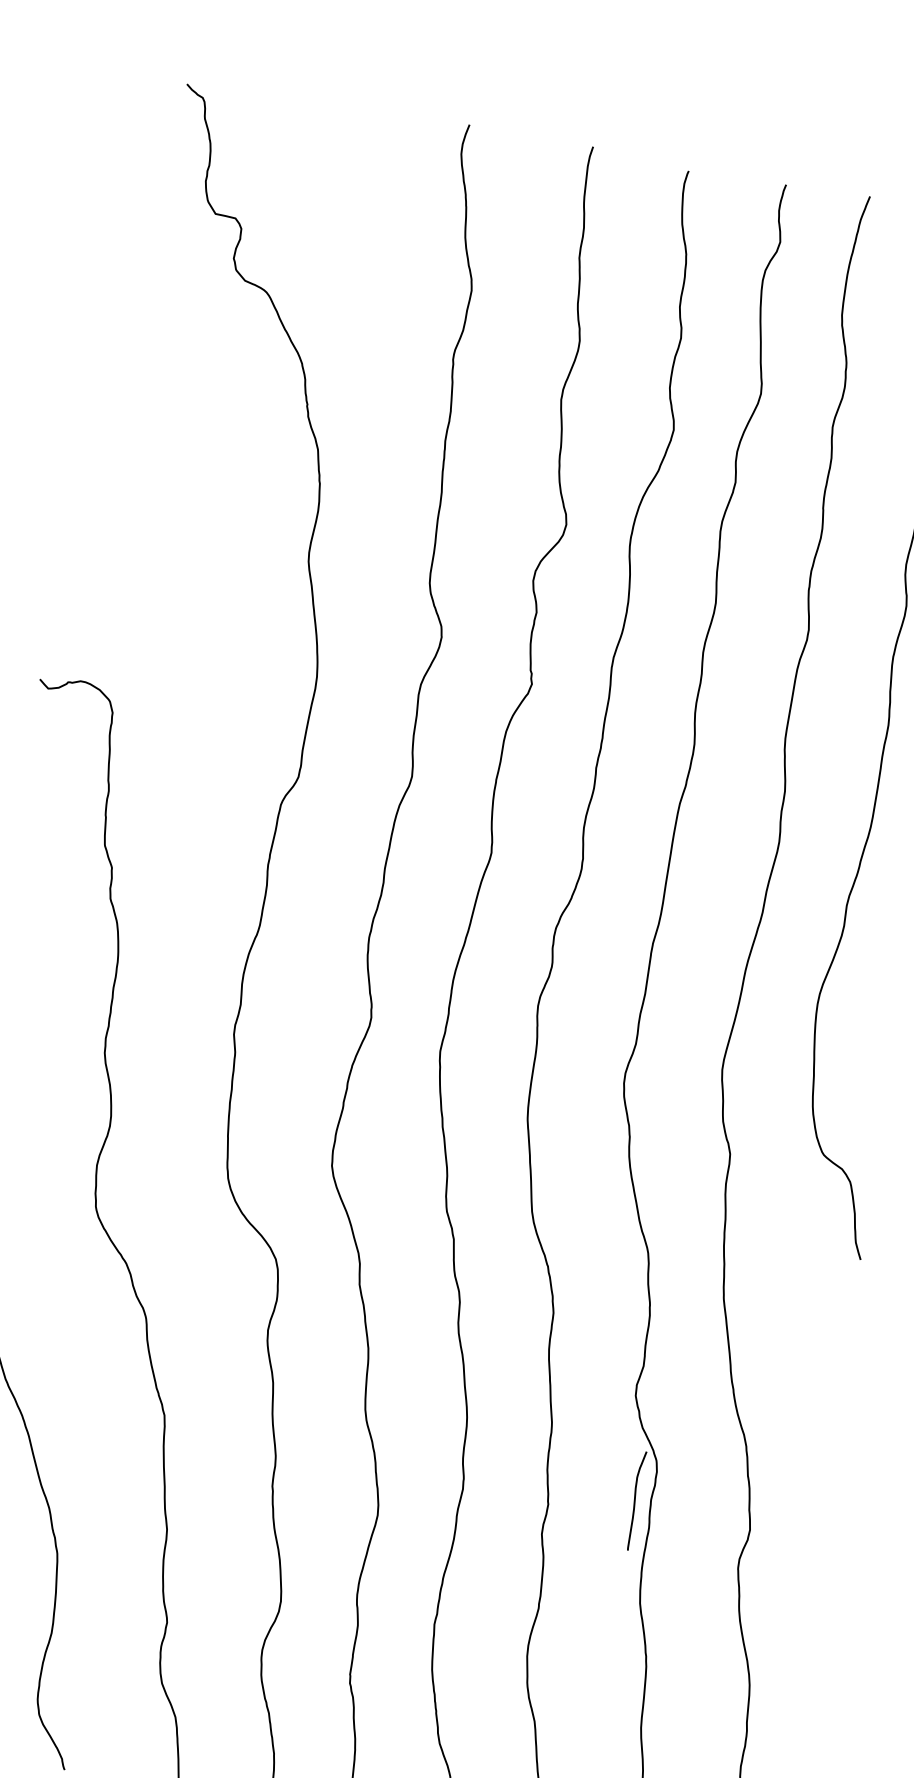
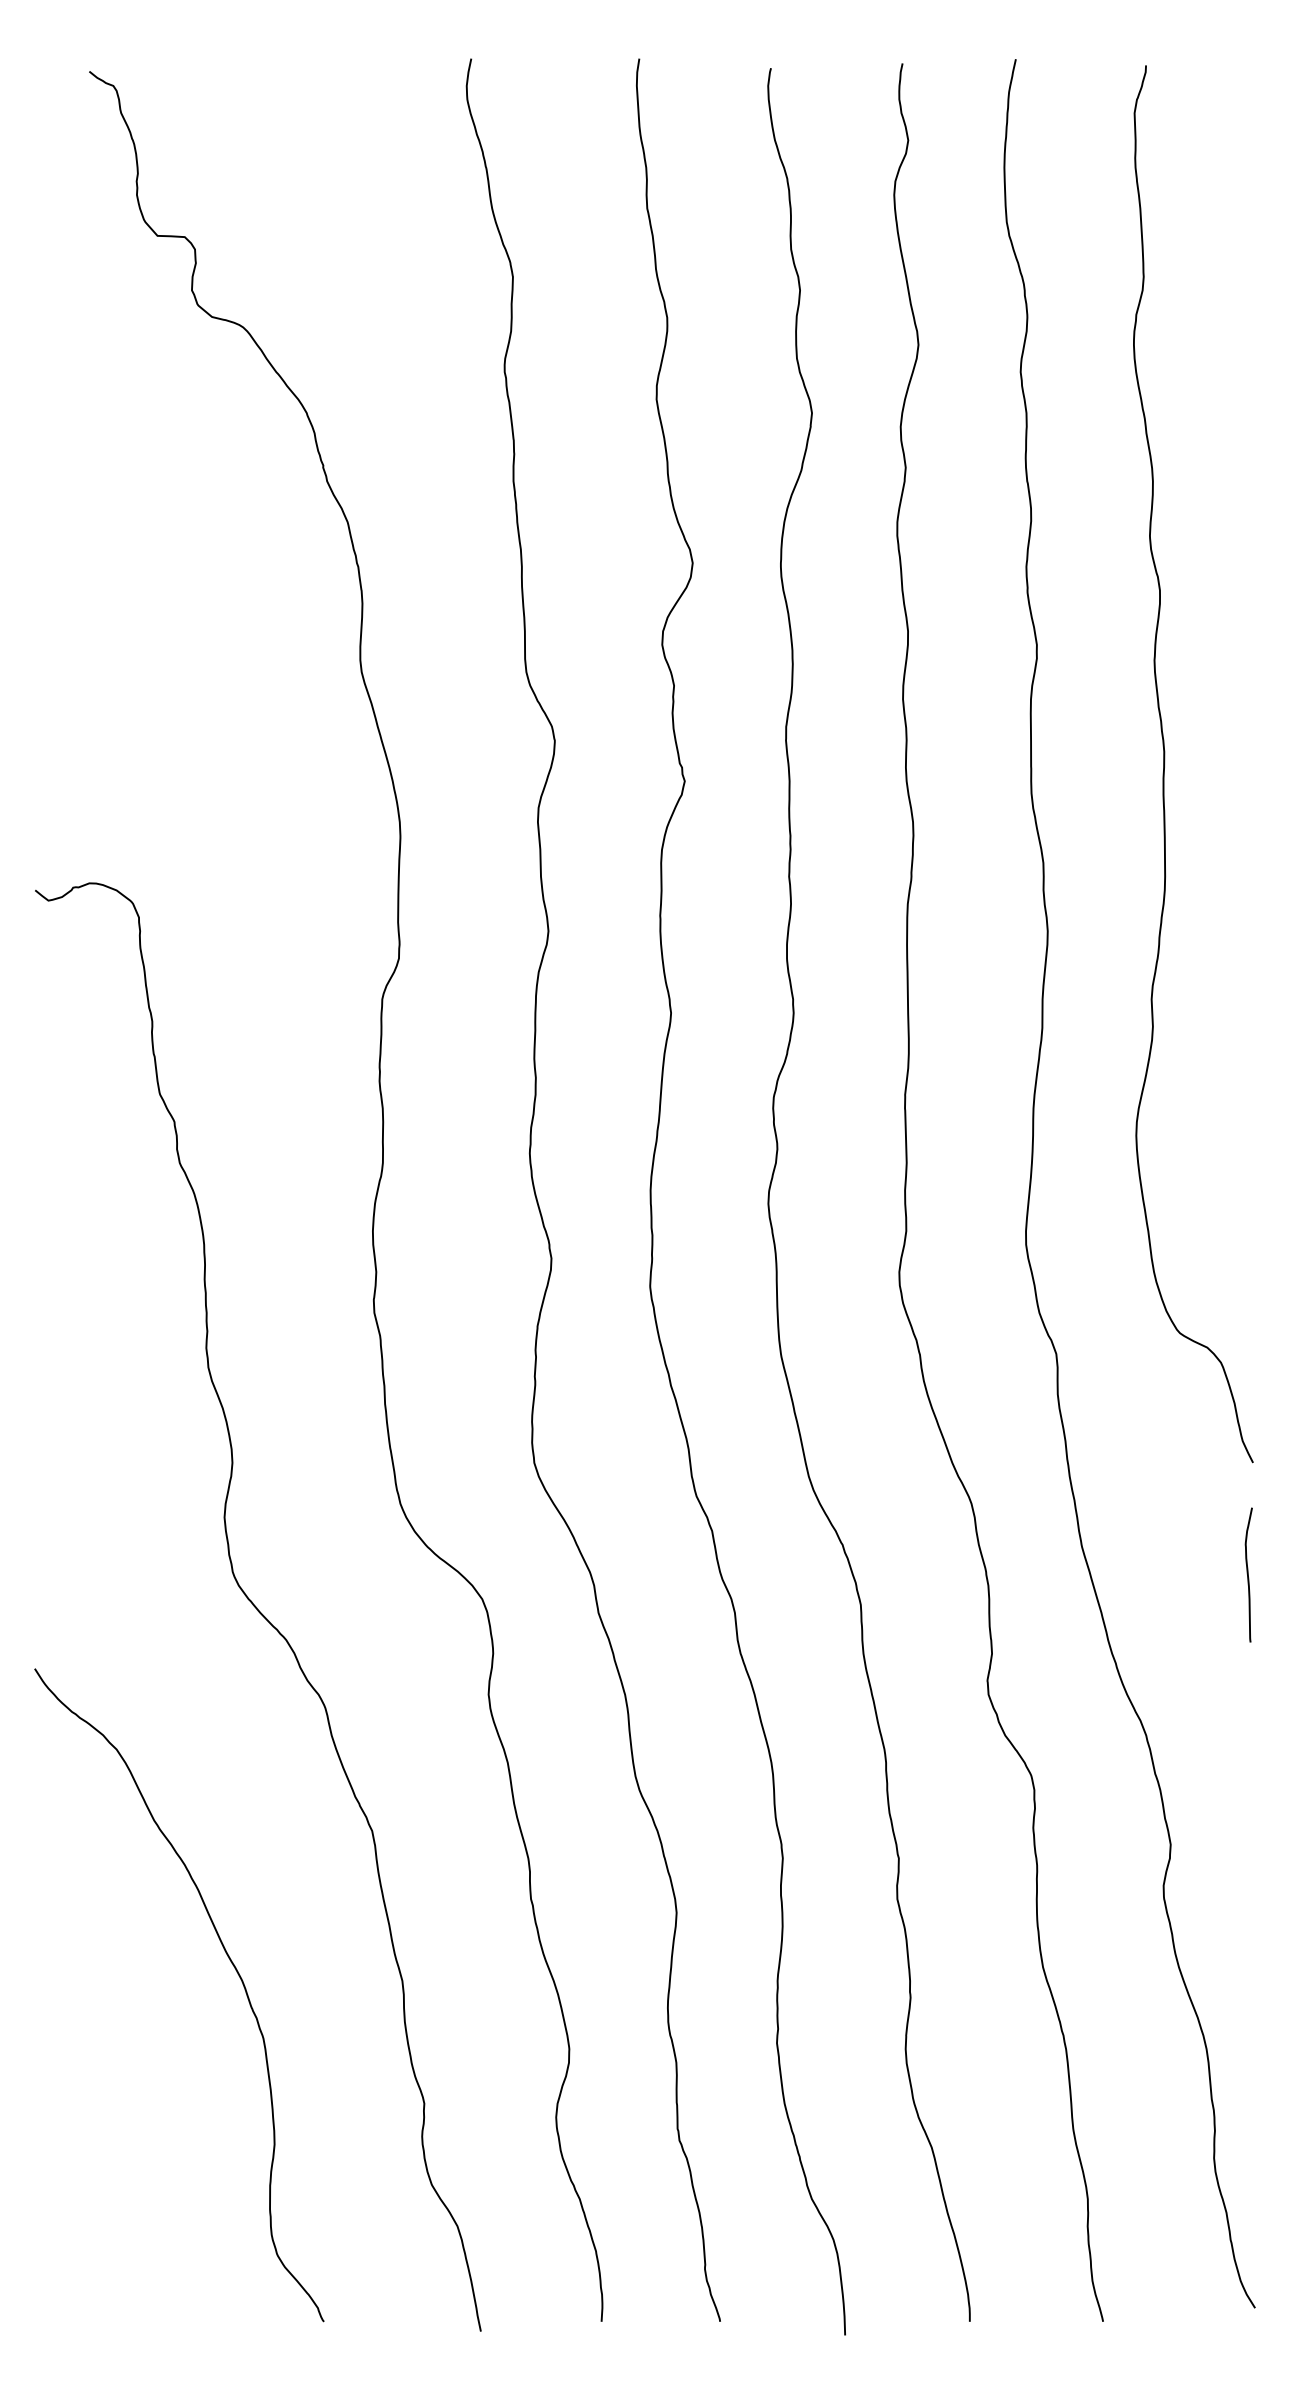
curve: (635, 1500) -> (1248, 1574), moved

